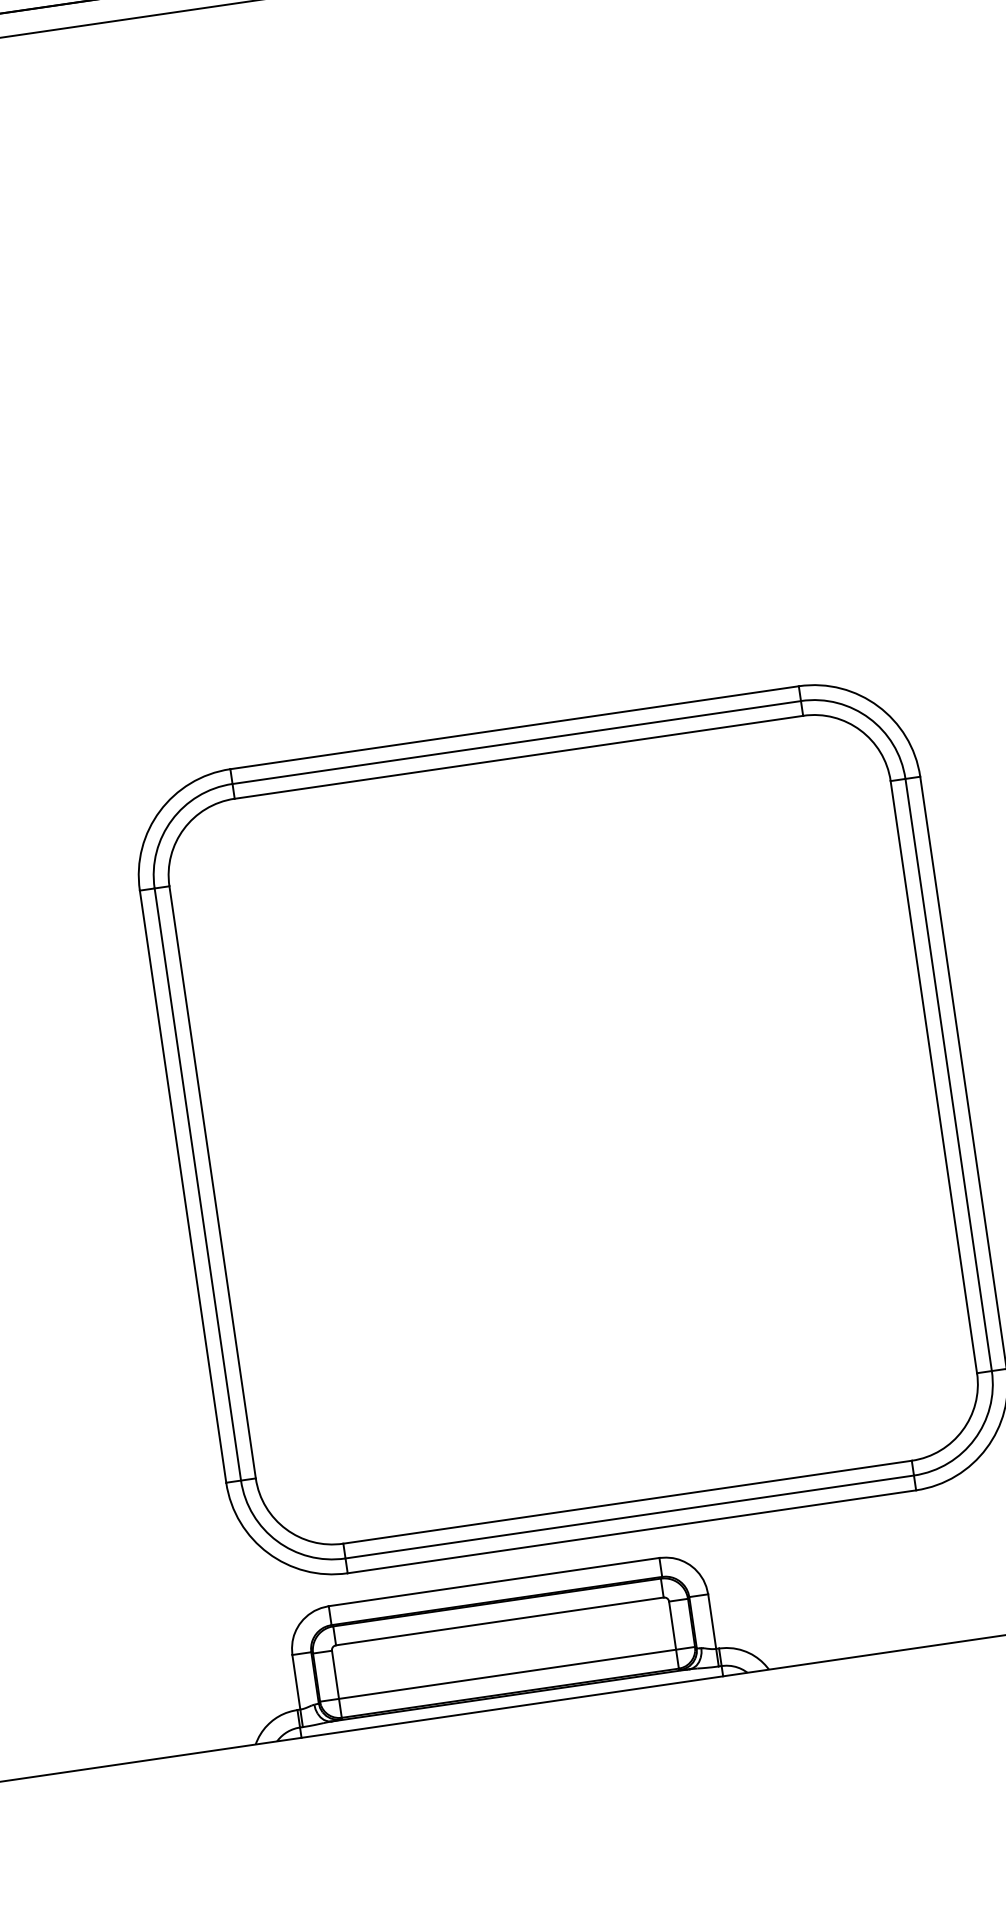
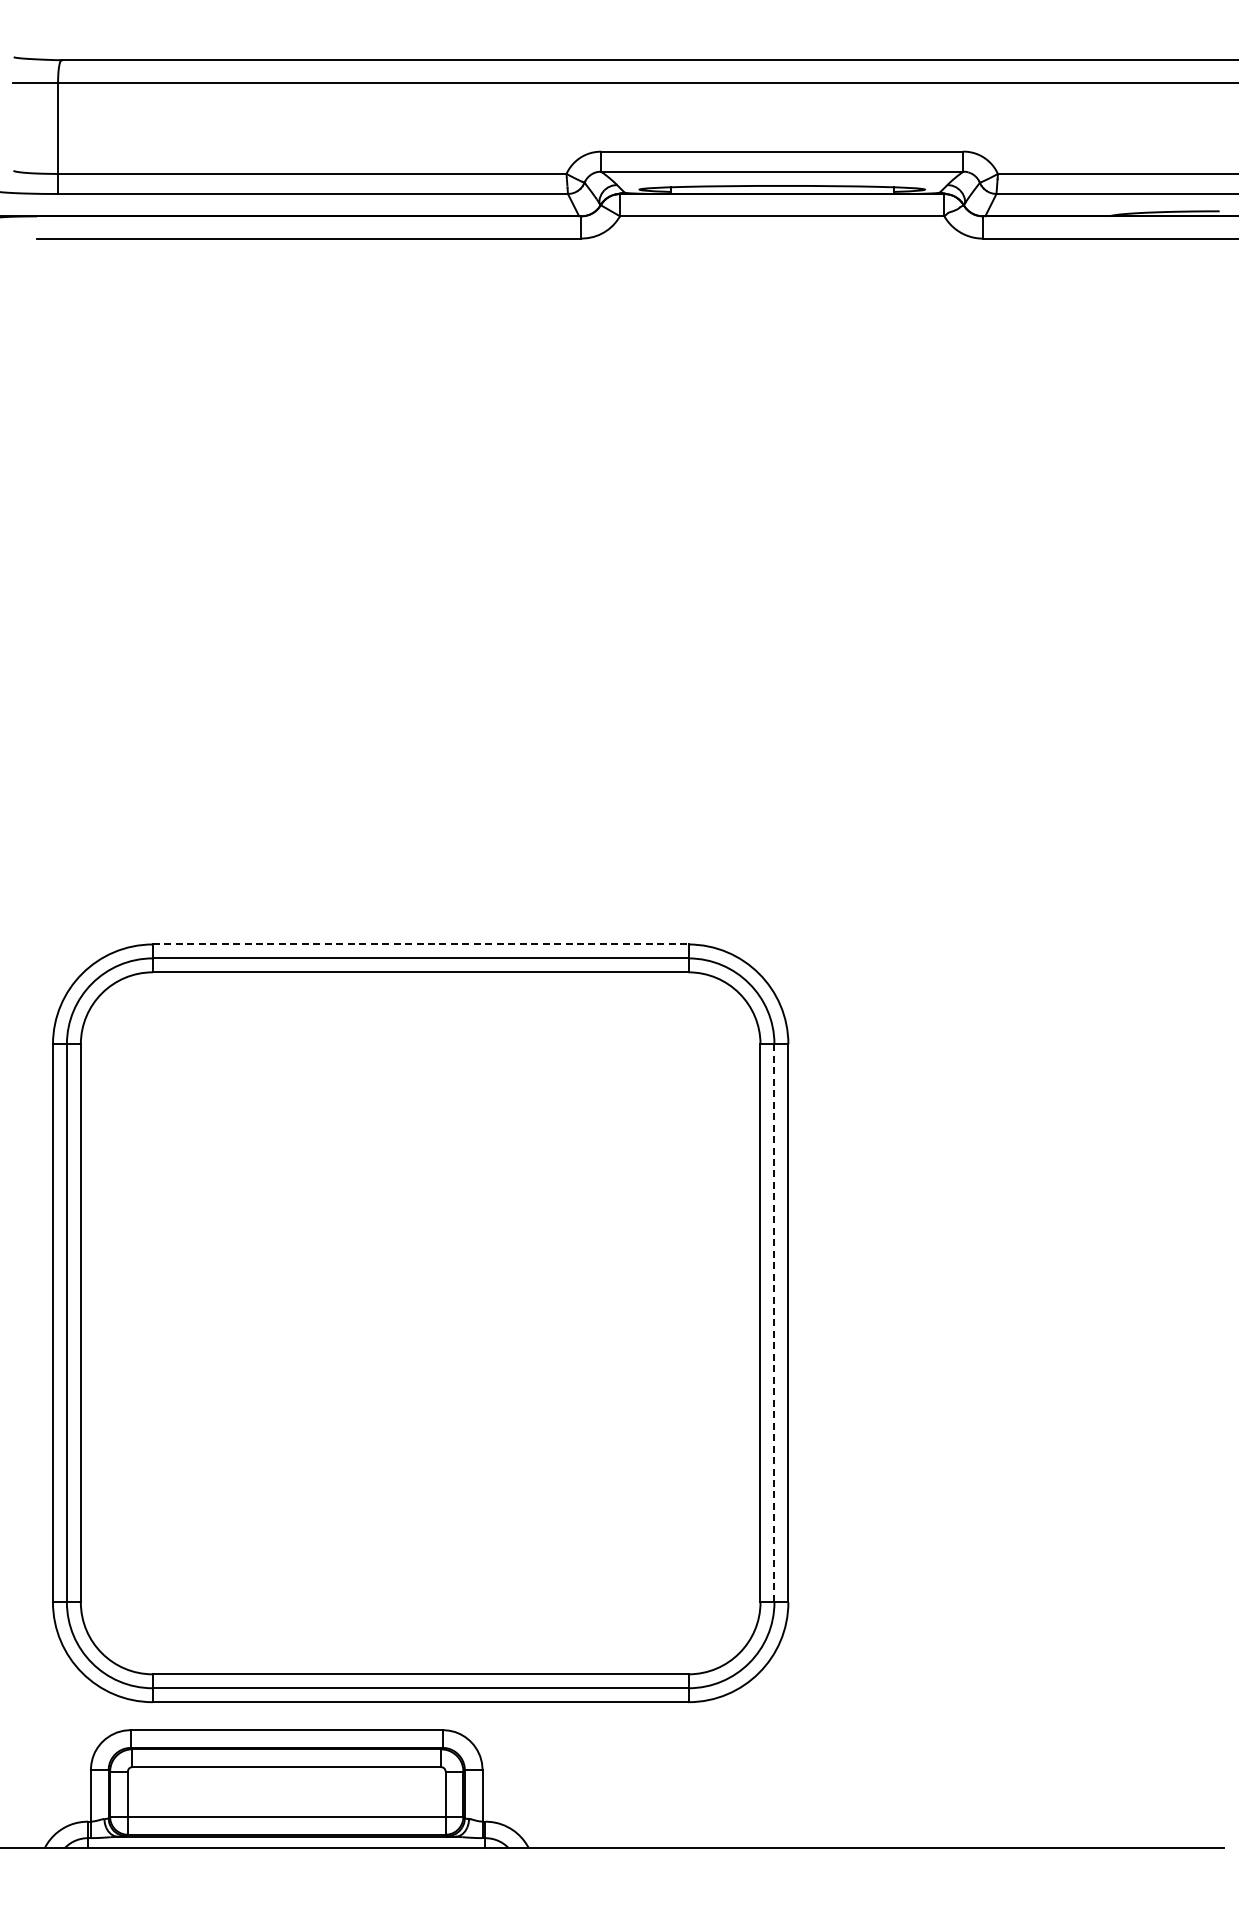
line: (514, 727) -> (420, 944), solid -> dashed
line: (948, 1075) -> (774, 1323), solid -> dashed

